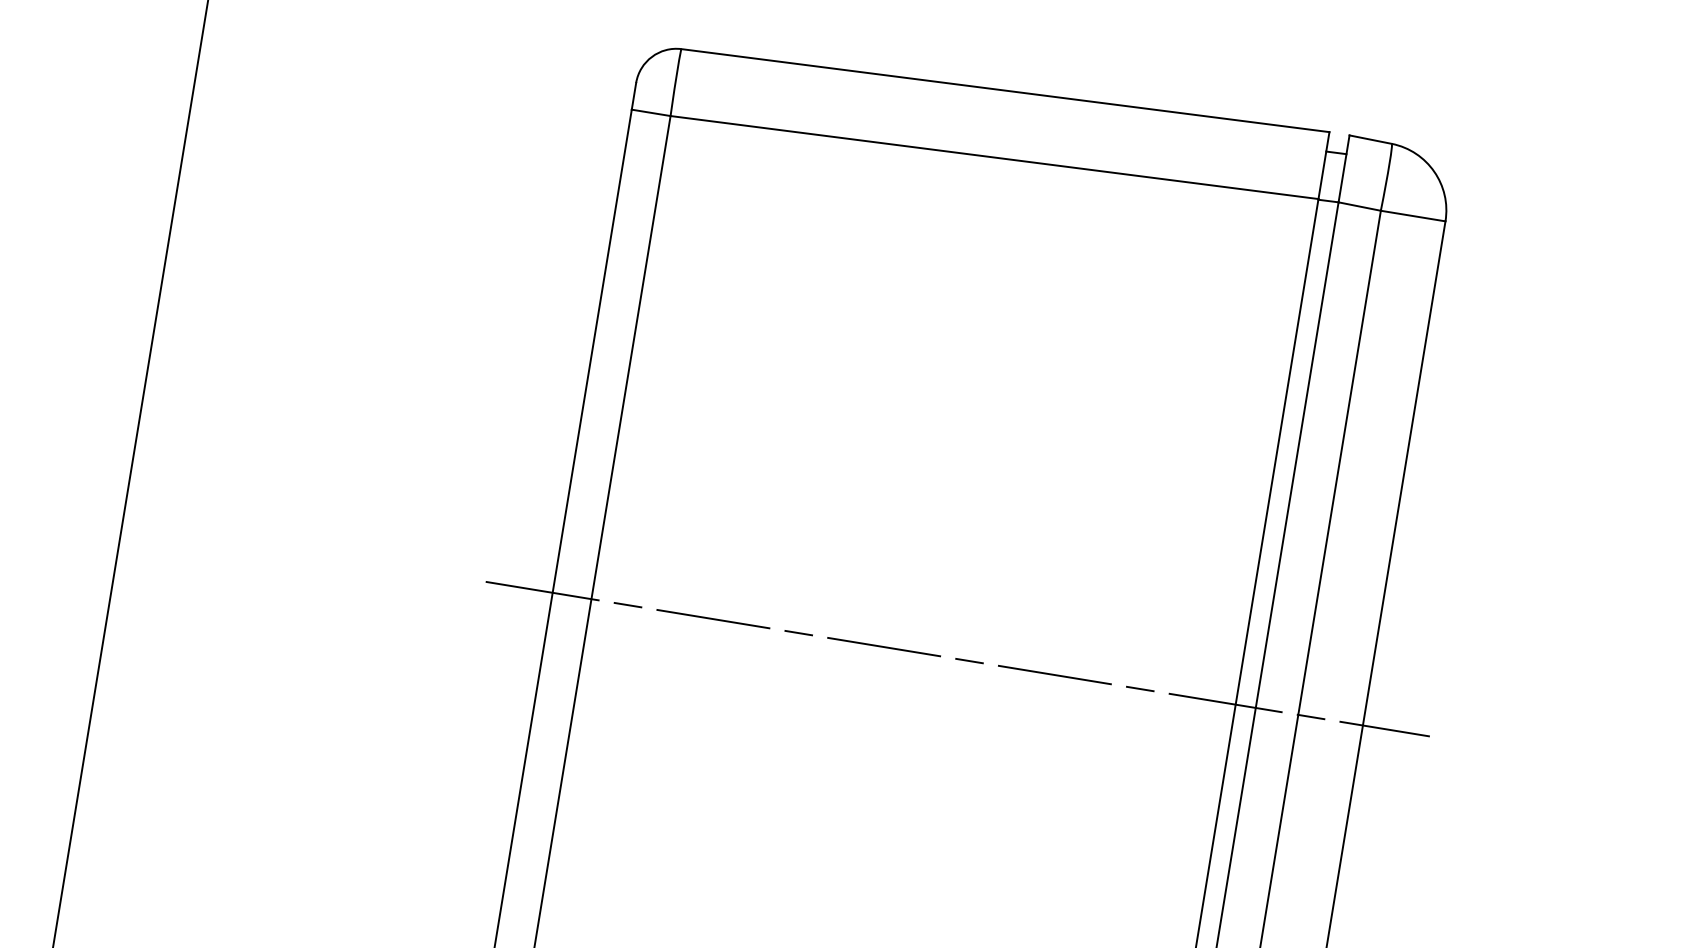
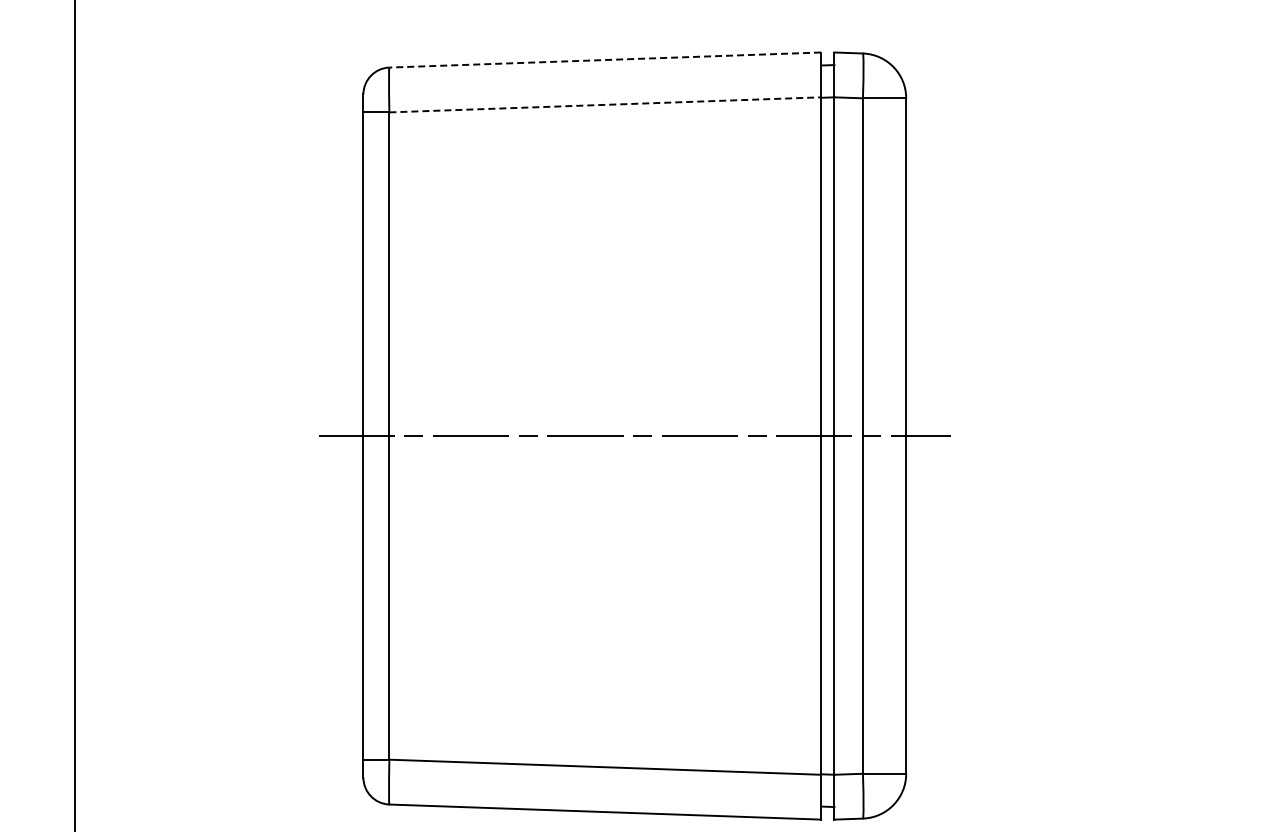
line: (1005, 91) -> (605, 60), solid -> dashed
line: (995, 157) -> (605, 104), solid -> dashed

